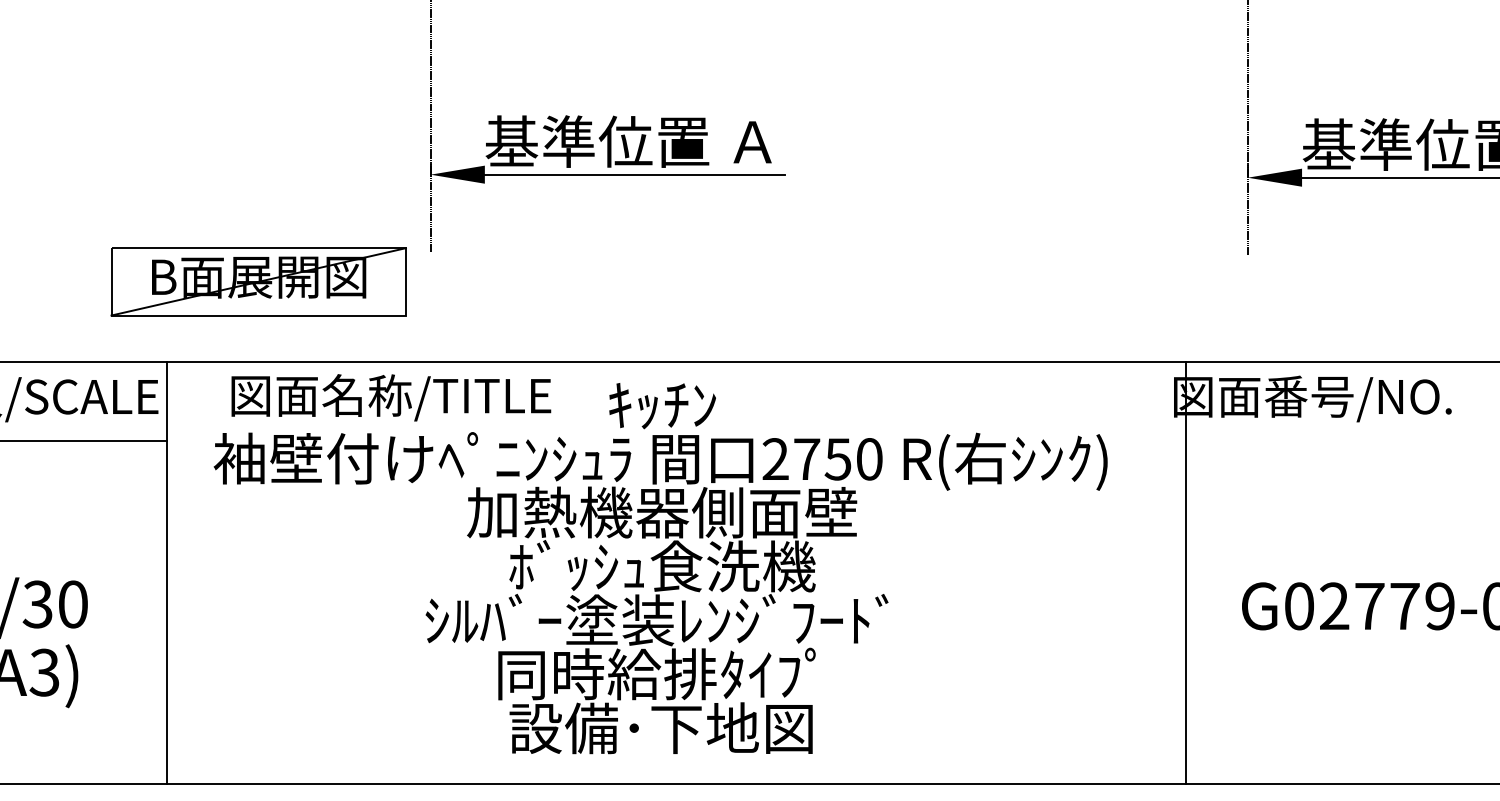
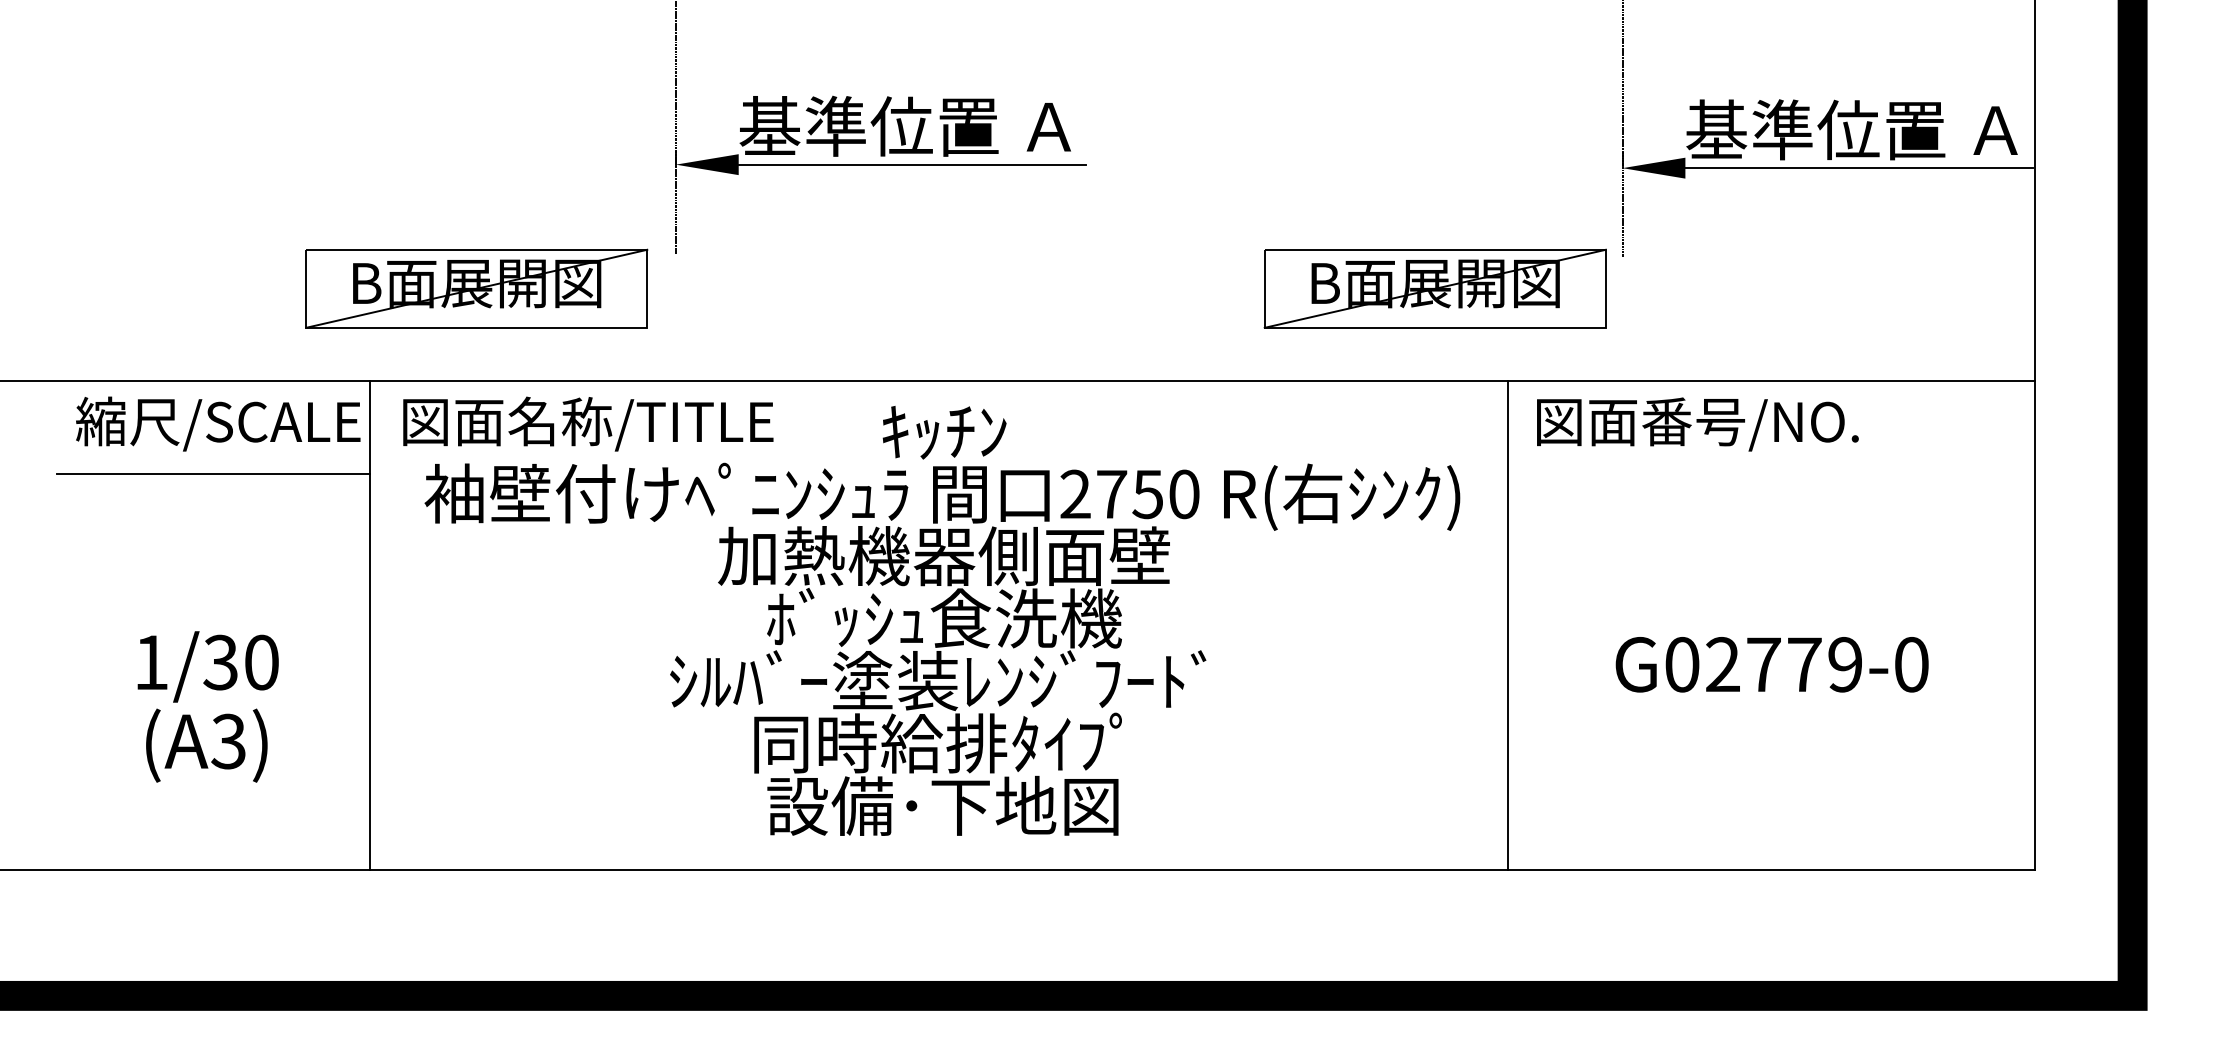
part: (1085, 281) -> (1434, 288), added
text: (391, 397) -> (588, 423), moved
line: (1186, 572) -> (1508, 625), moved

